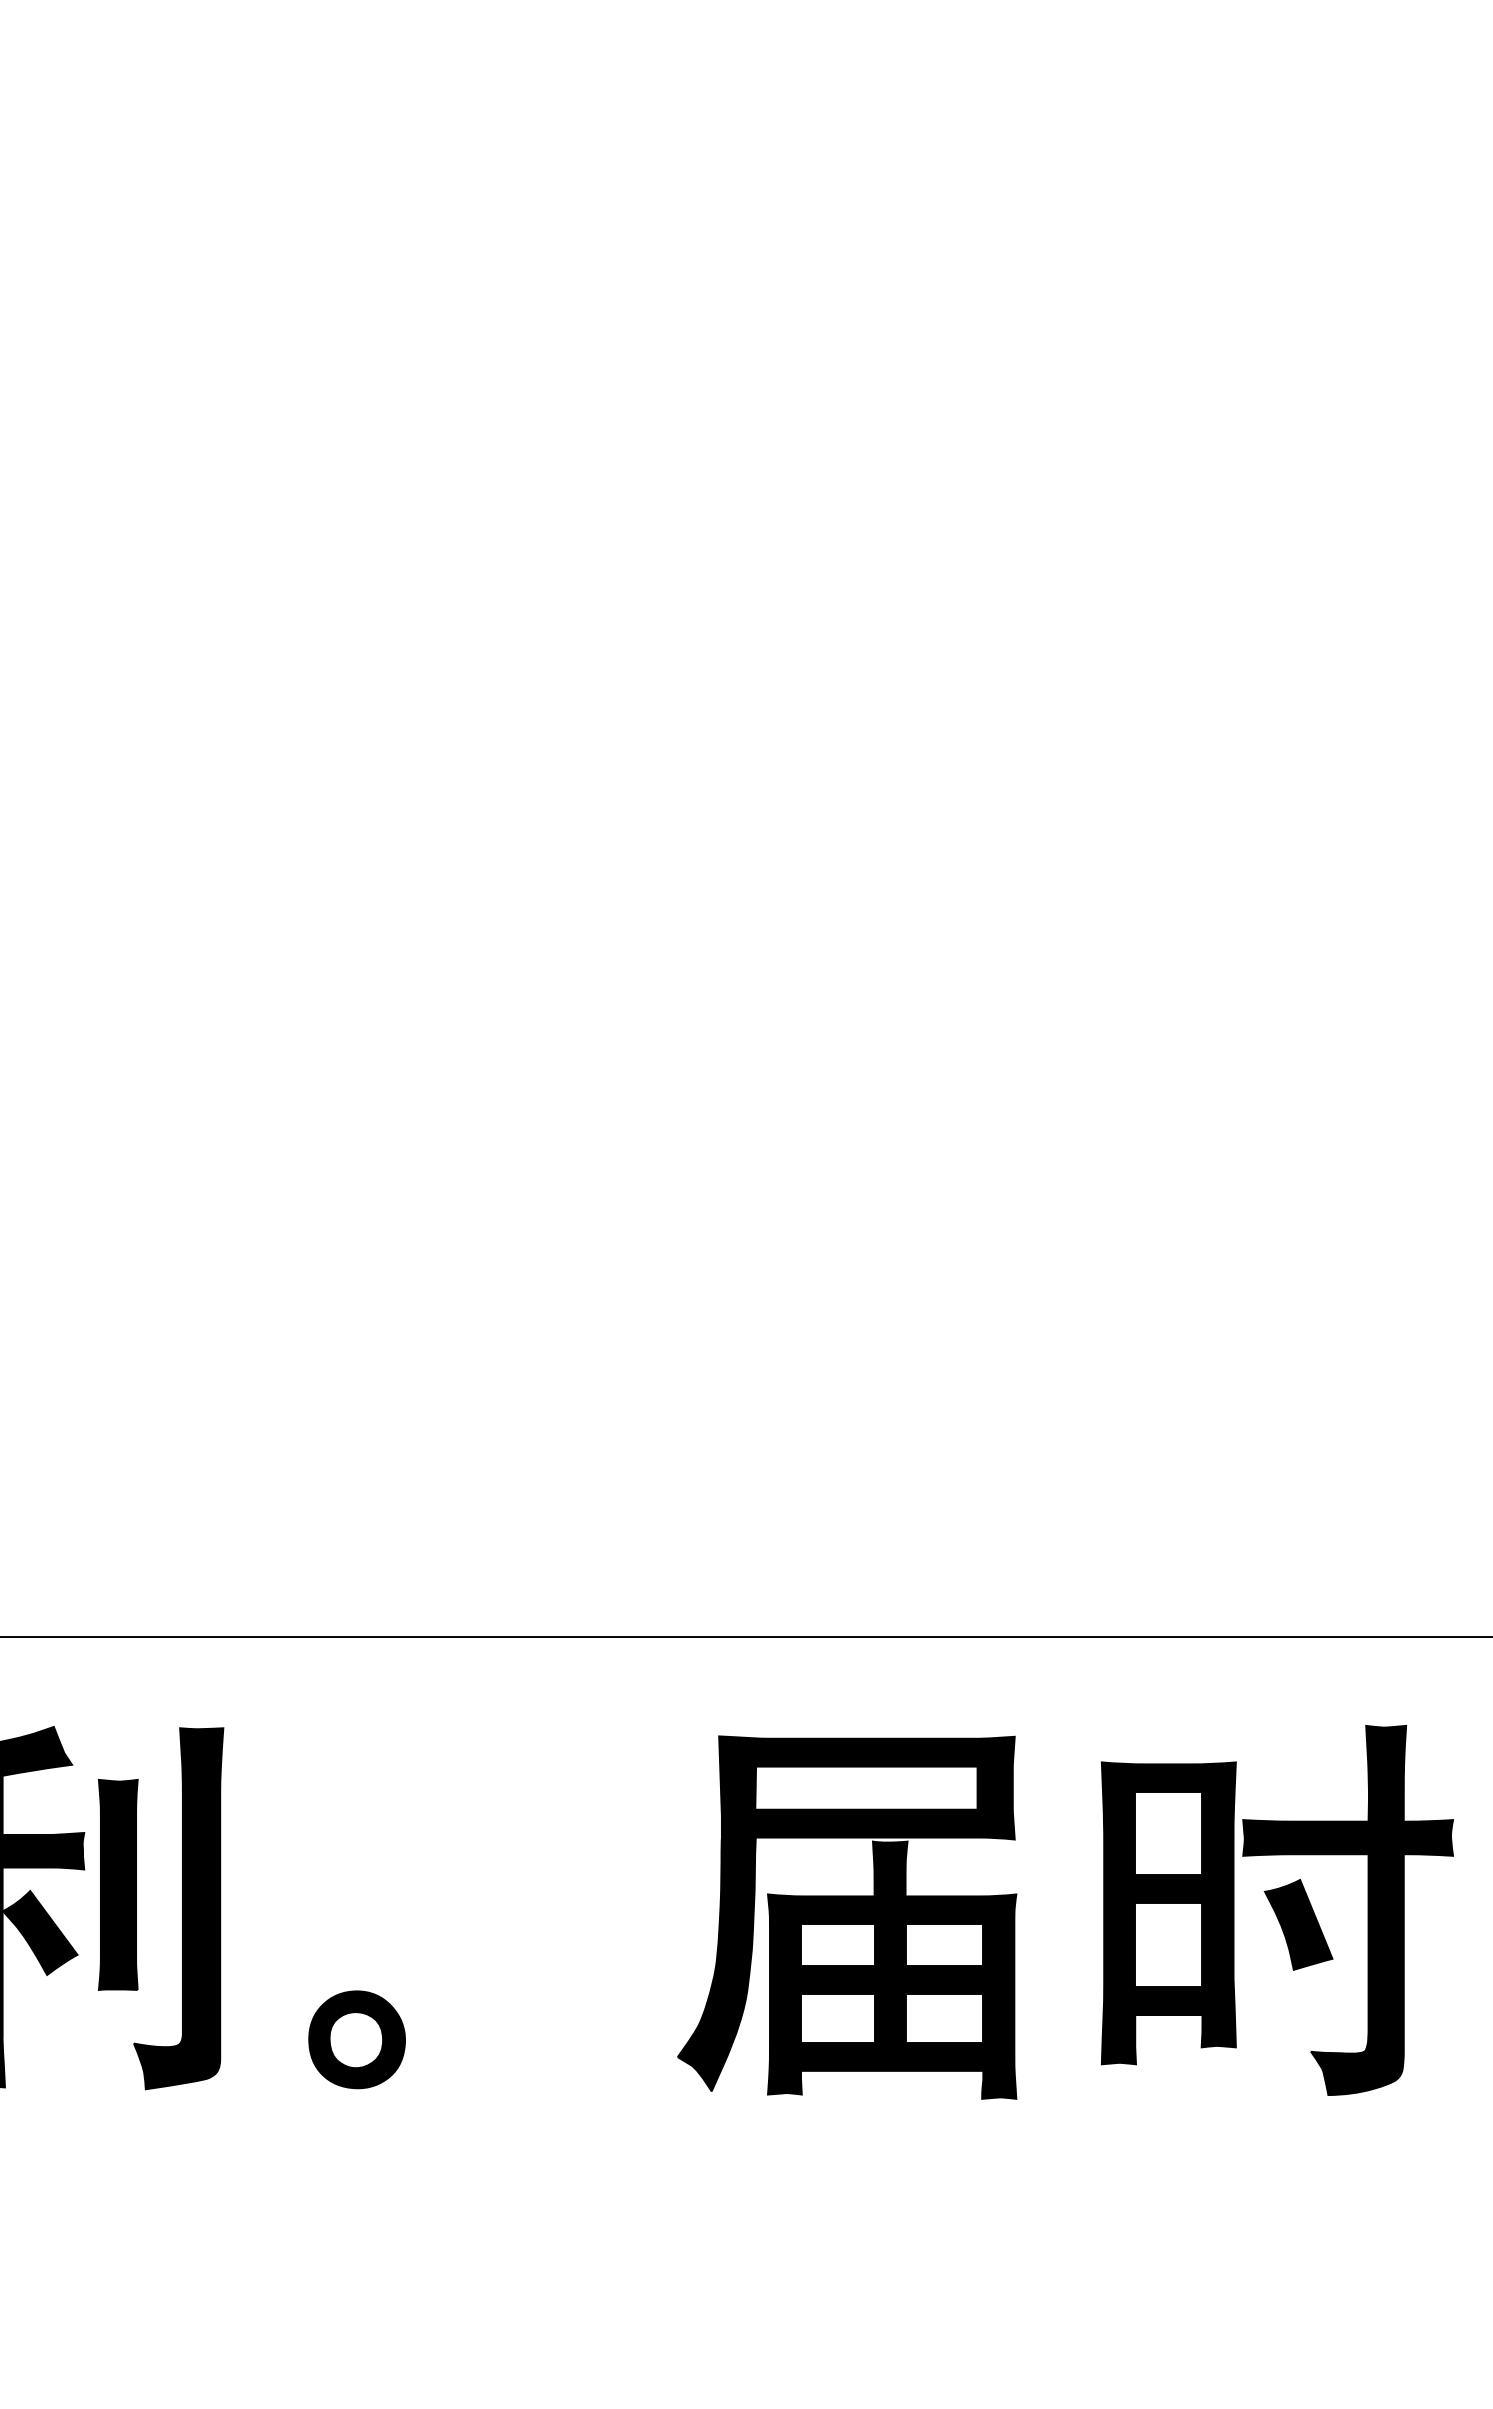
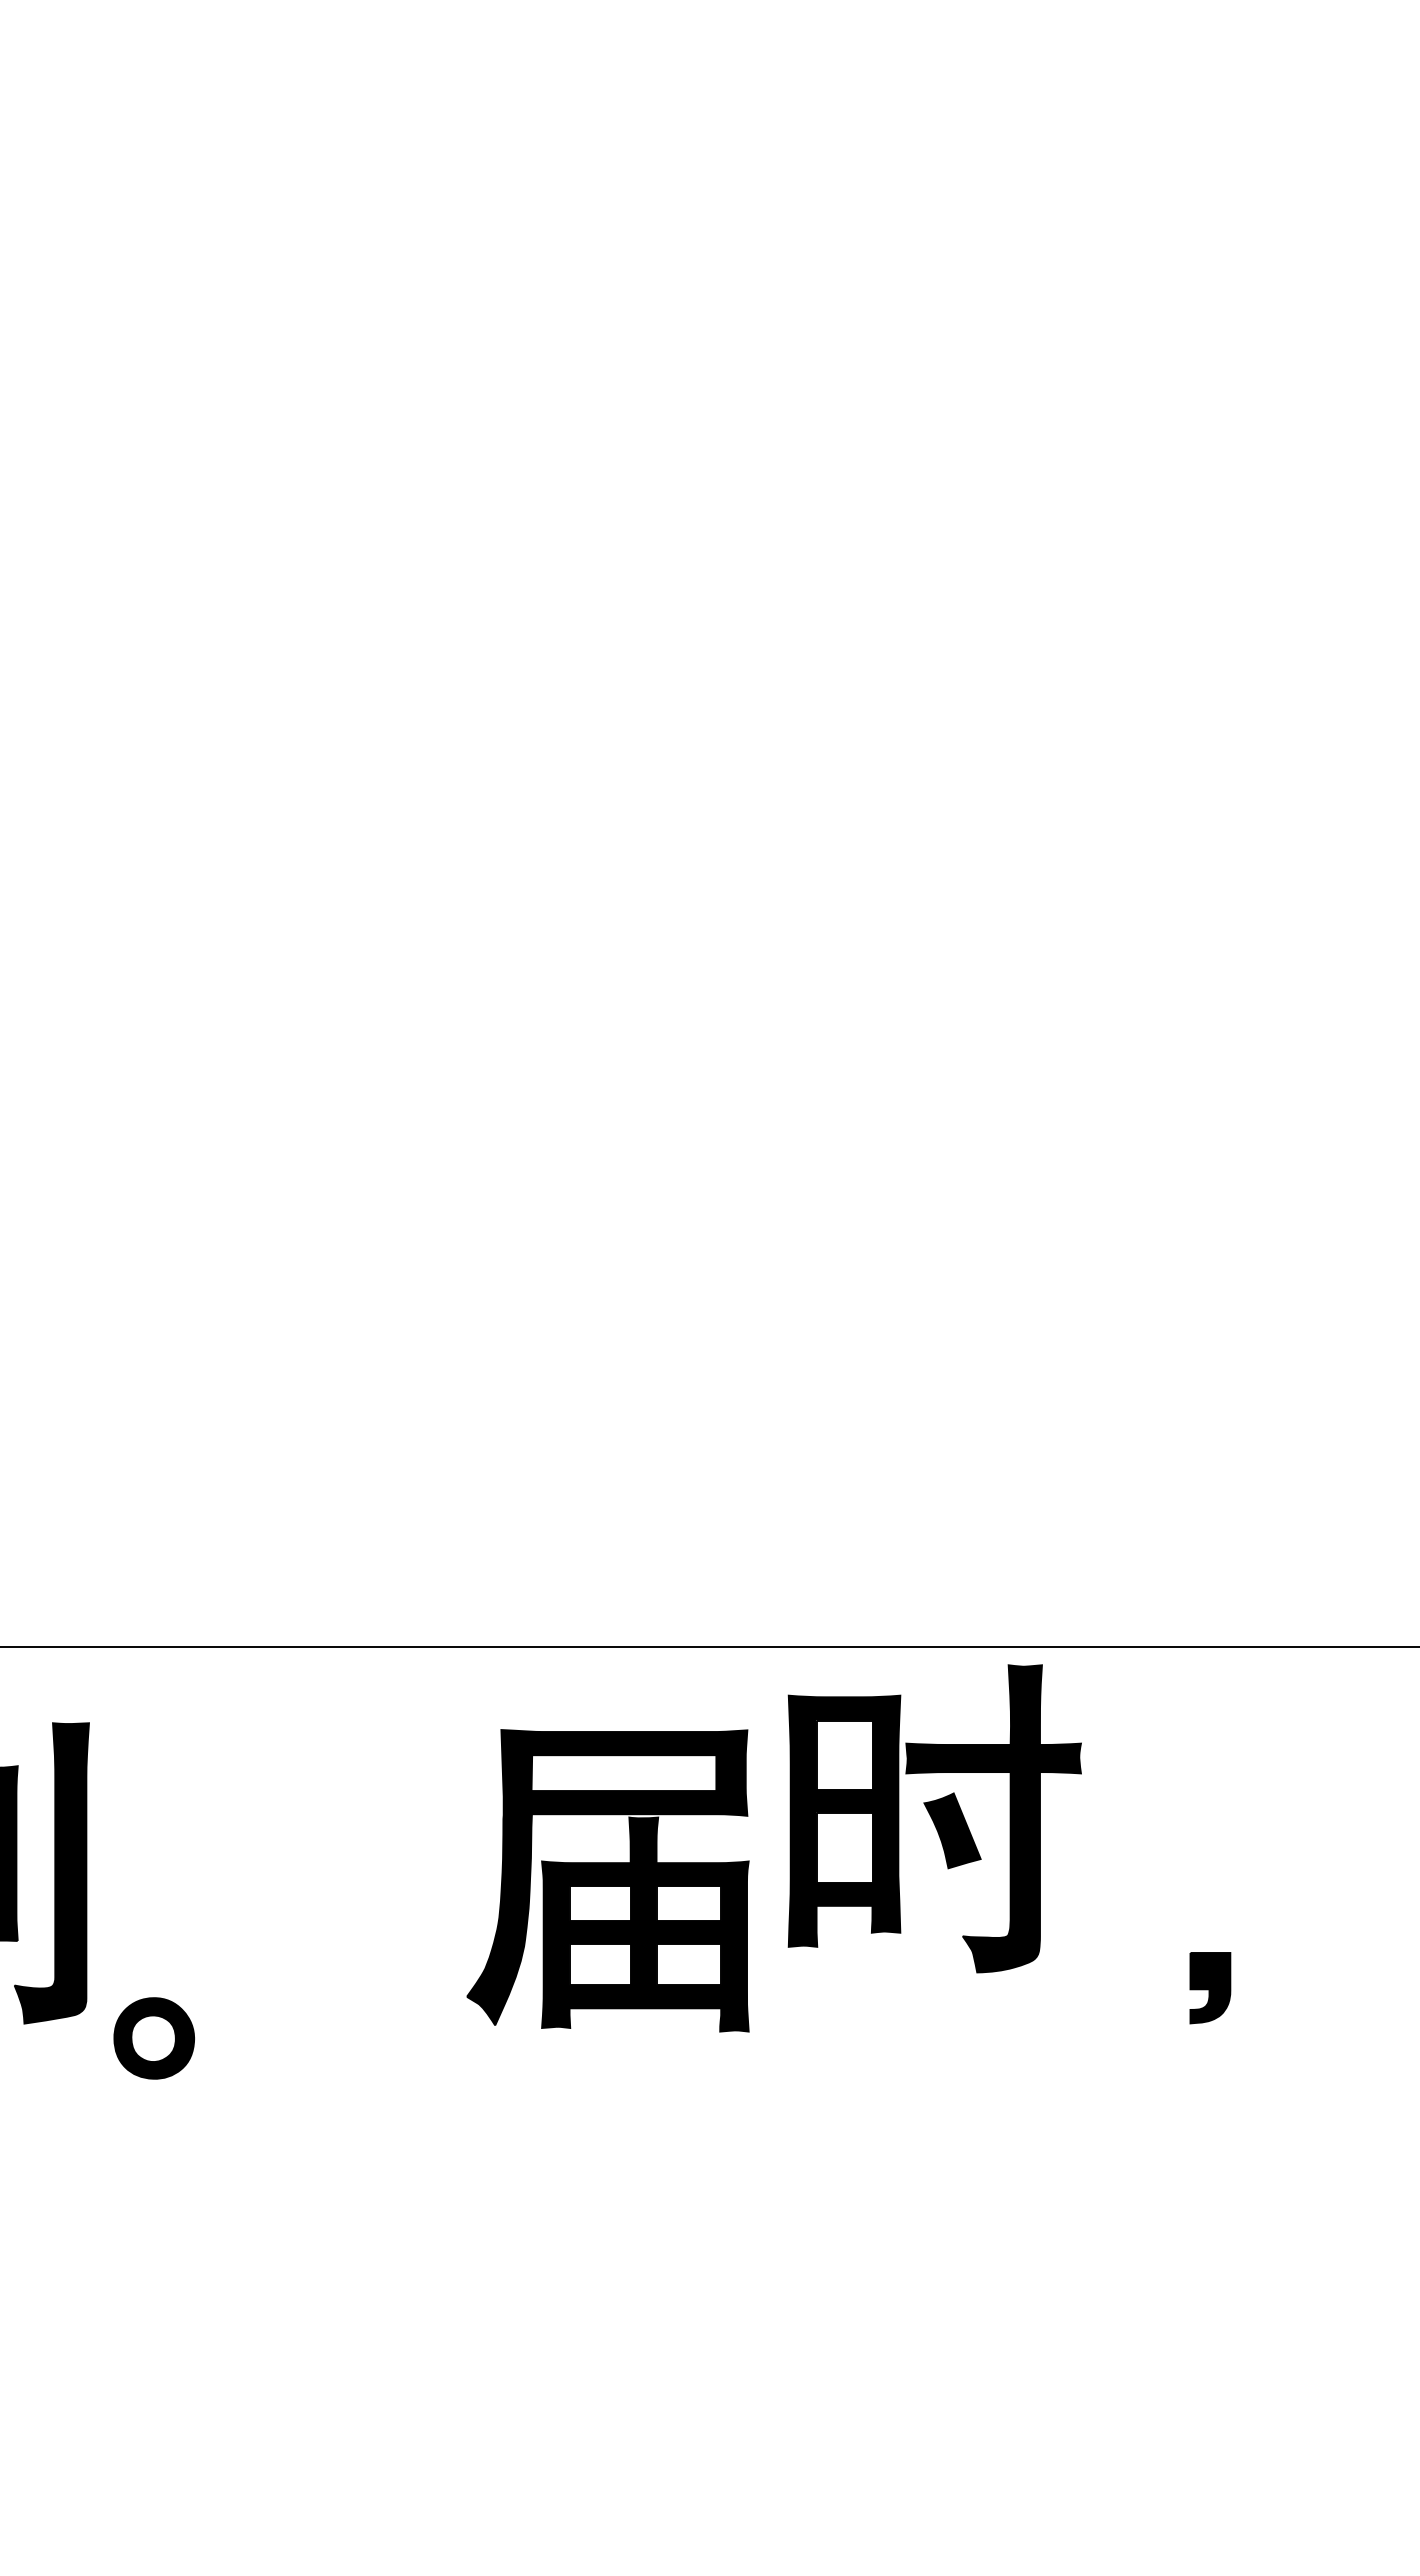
part: (1276, 1910) -> (934, 1818), moved
part: (356, 2039) -> (153, 2038), moved

